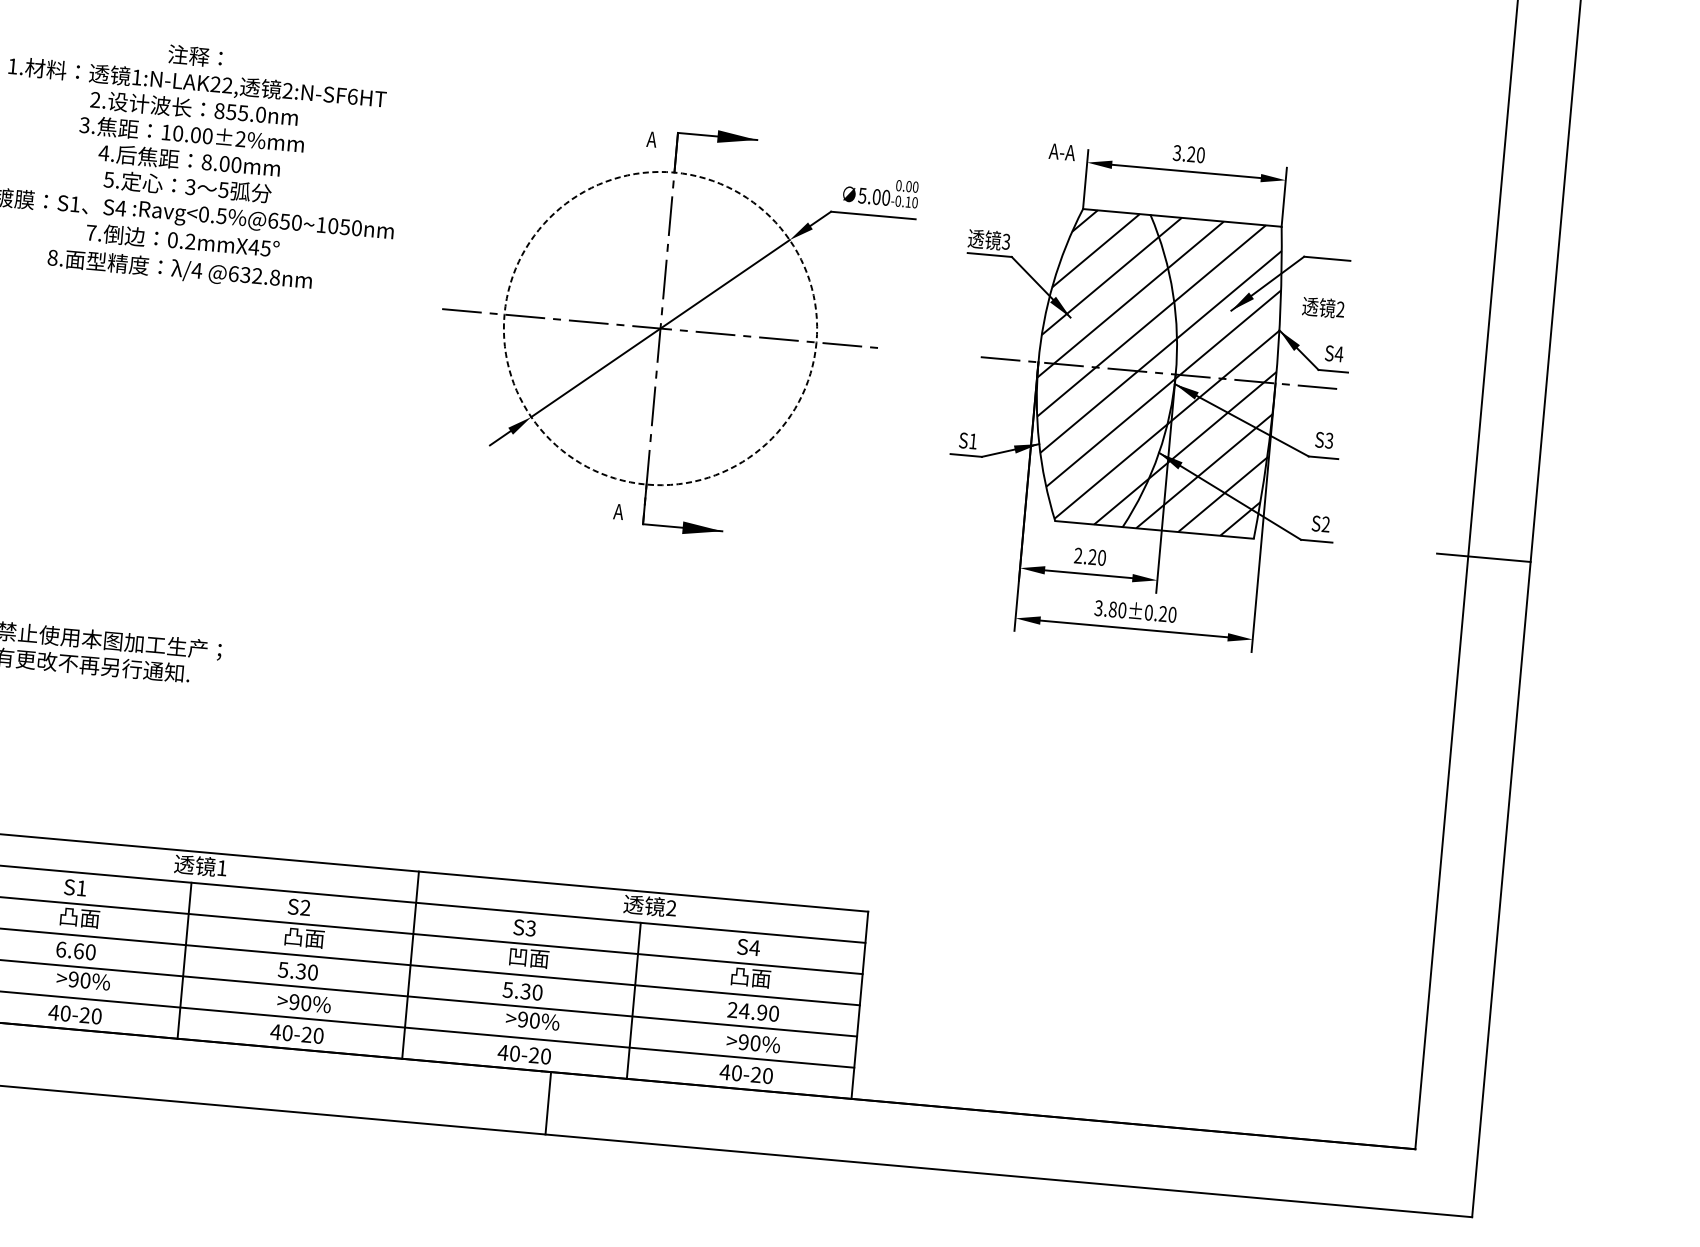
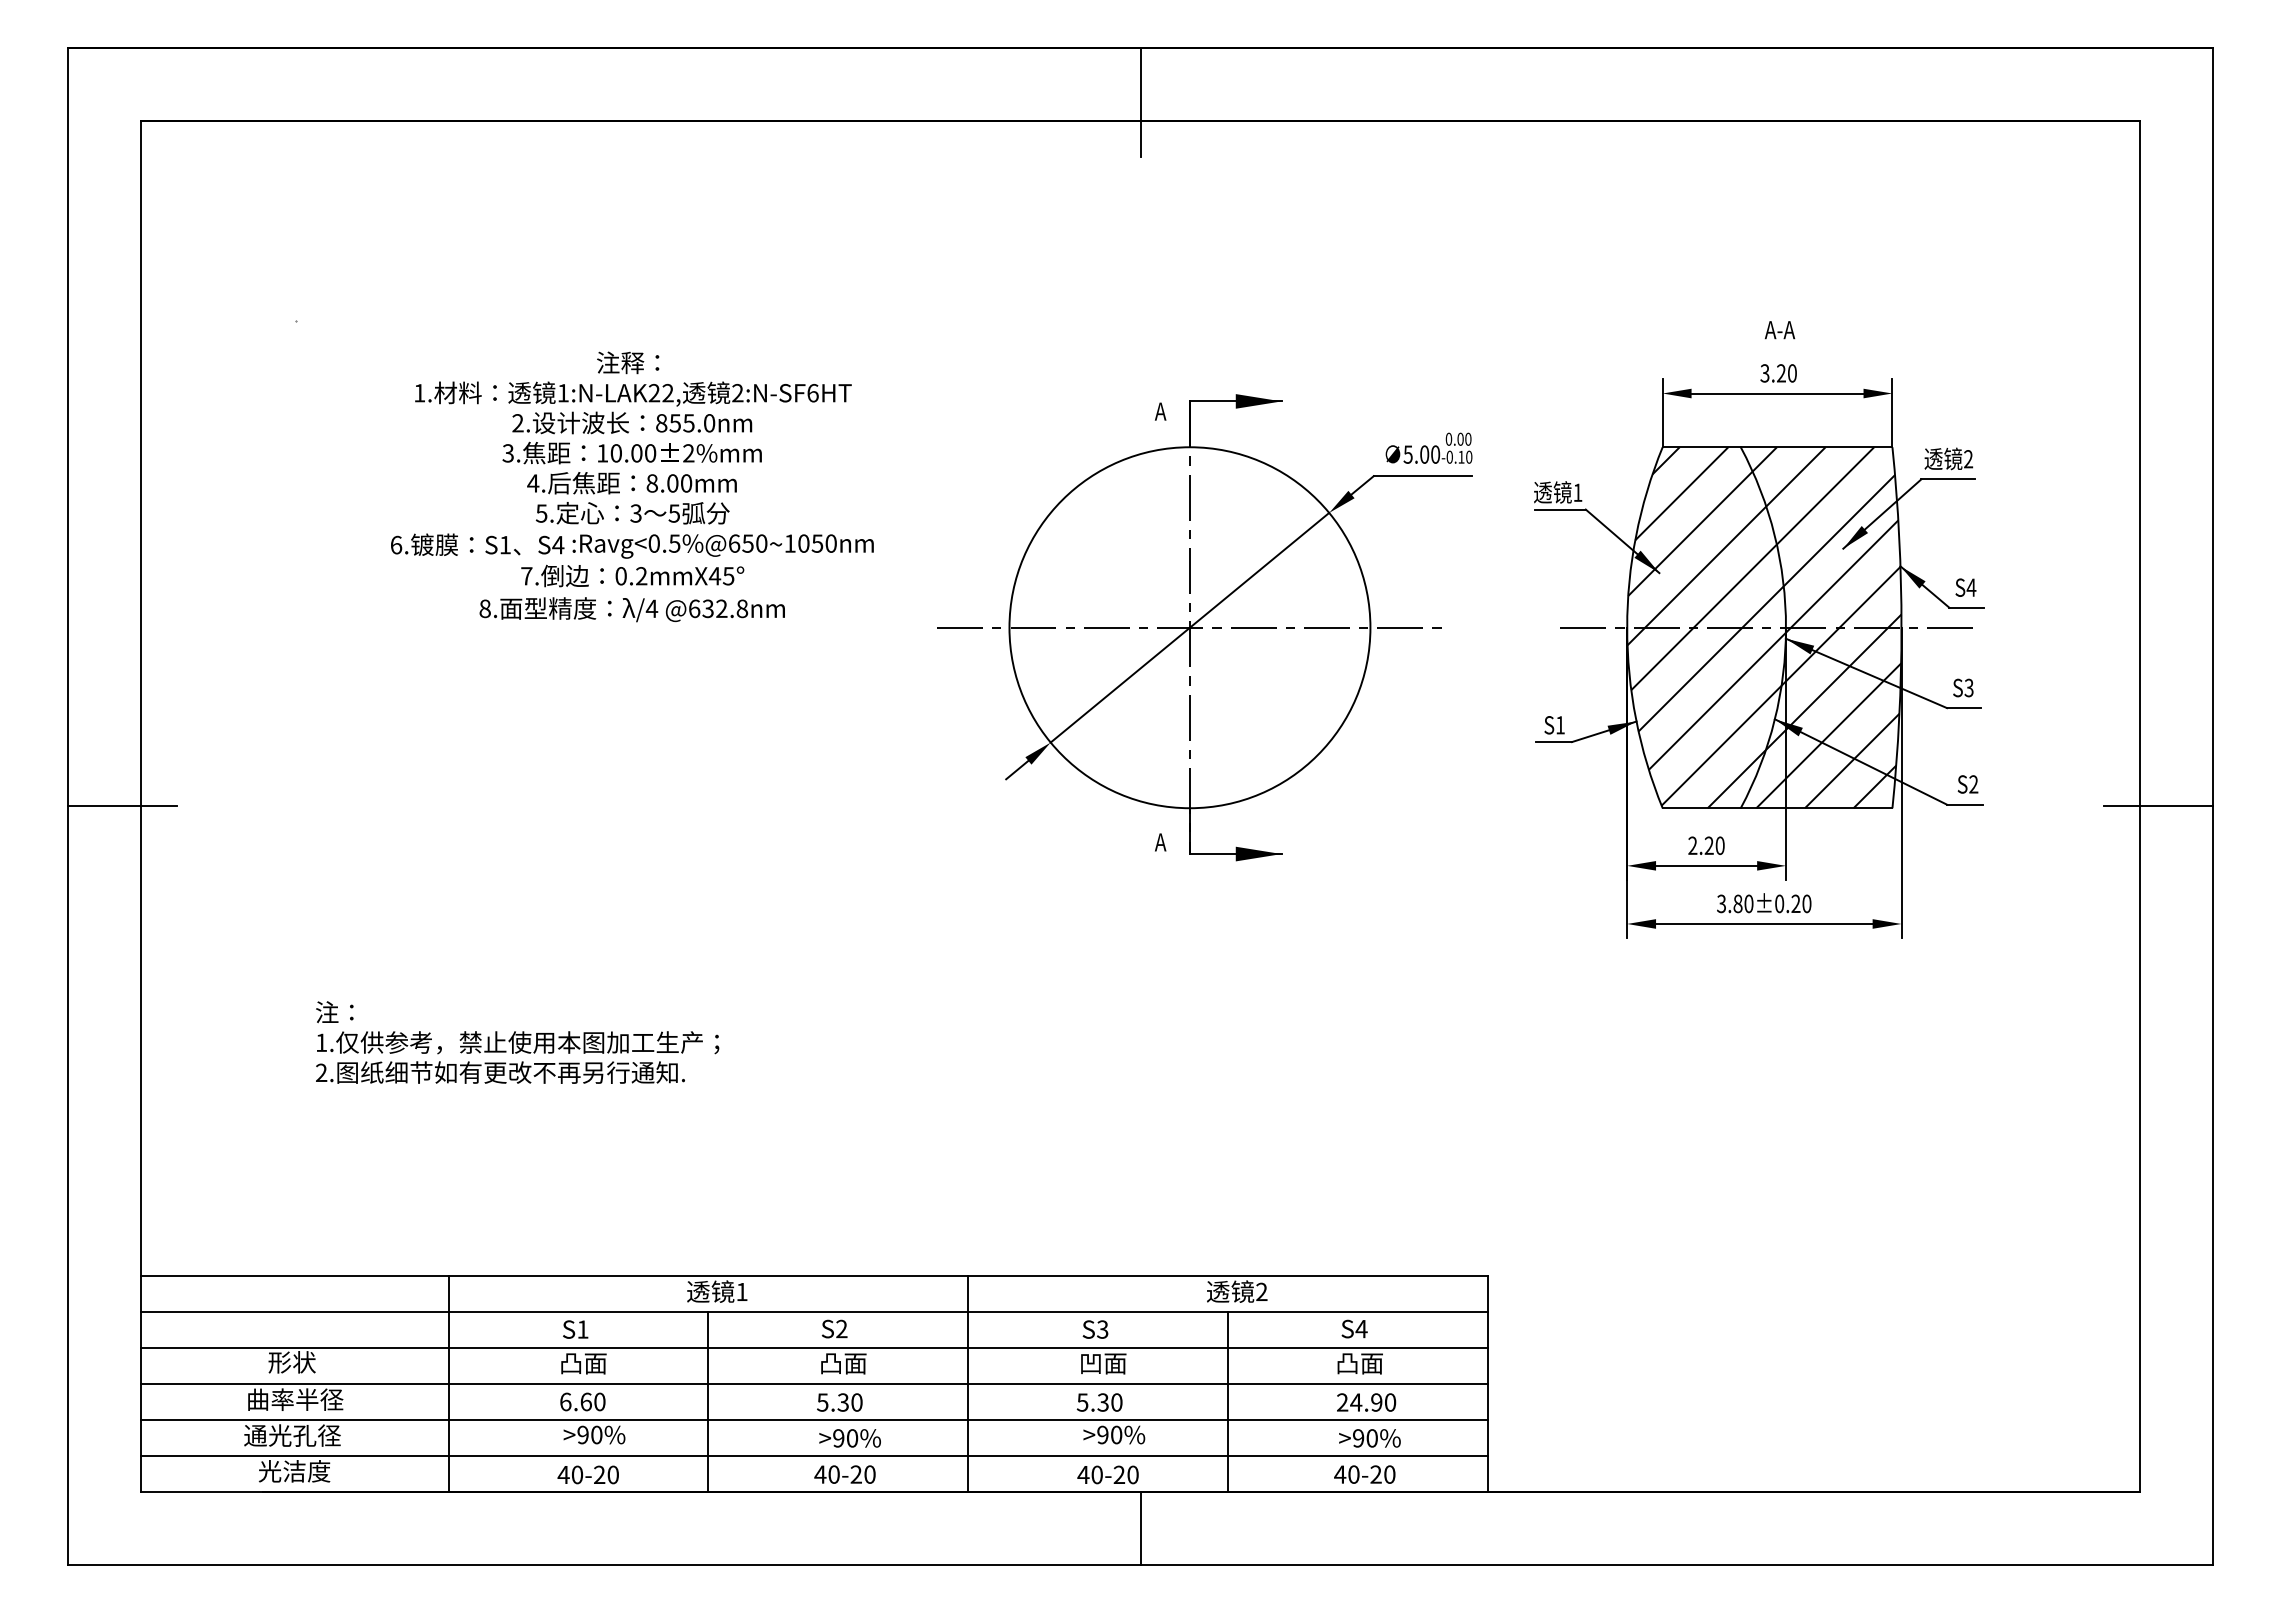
text: (1062, 152) -> (1780, 330), moved
text: (1005, 241) -> (1577, 492), 3 -> 1
text: (1323, 307) -> (1948, 458), moved
circle: (660, 328) -> (1189, 627), dashed -> solid

